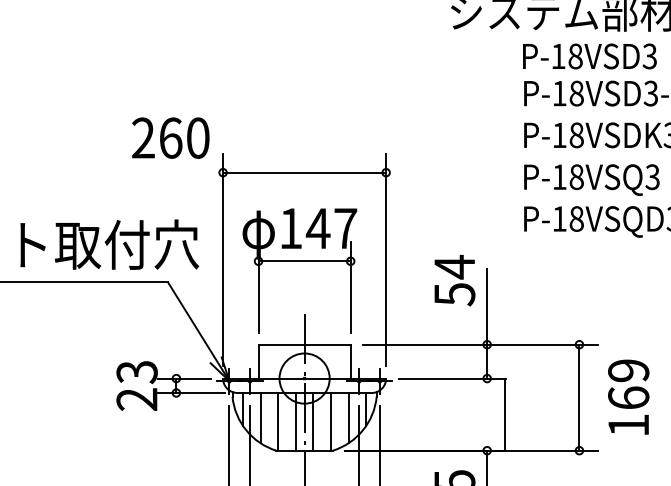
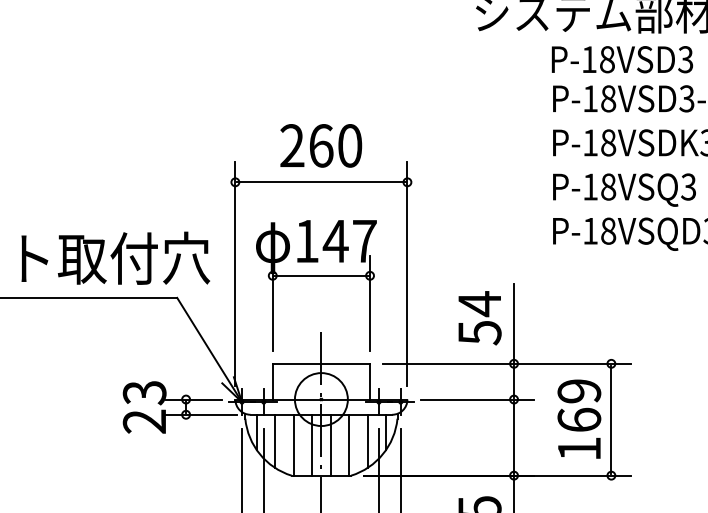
text: (171, 137) -> (321, 145), moved
text: (454, 280) -> (479, 318), moved
text: (628, 396) -> (579, 418), moved
line: (505, 414) -> (514, 437), moved

